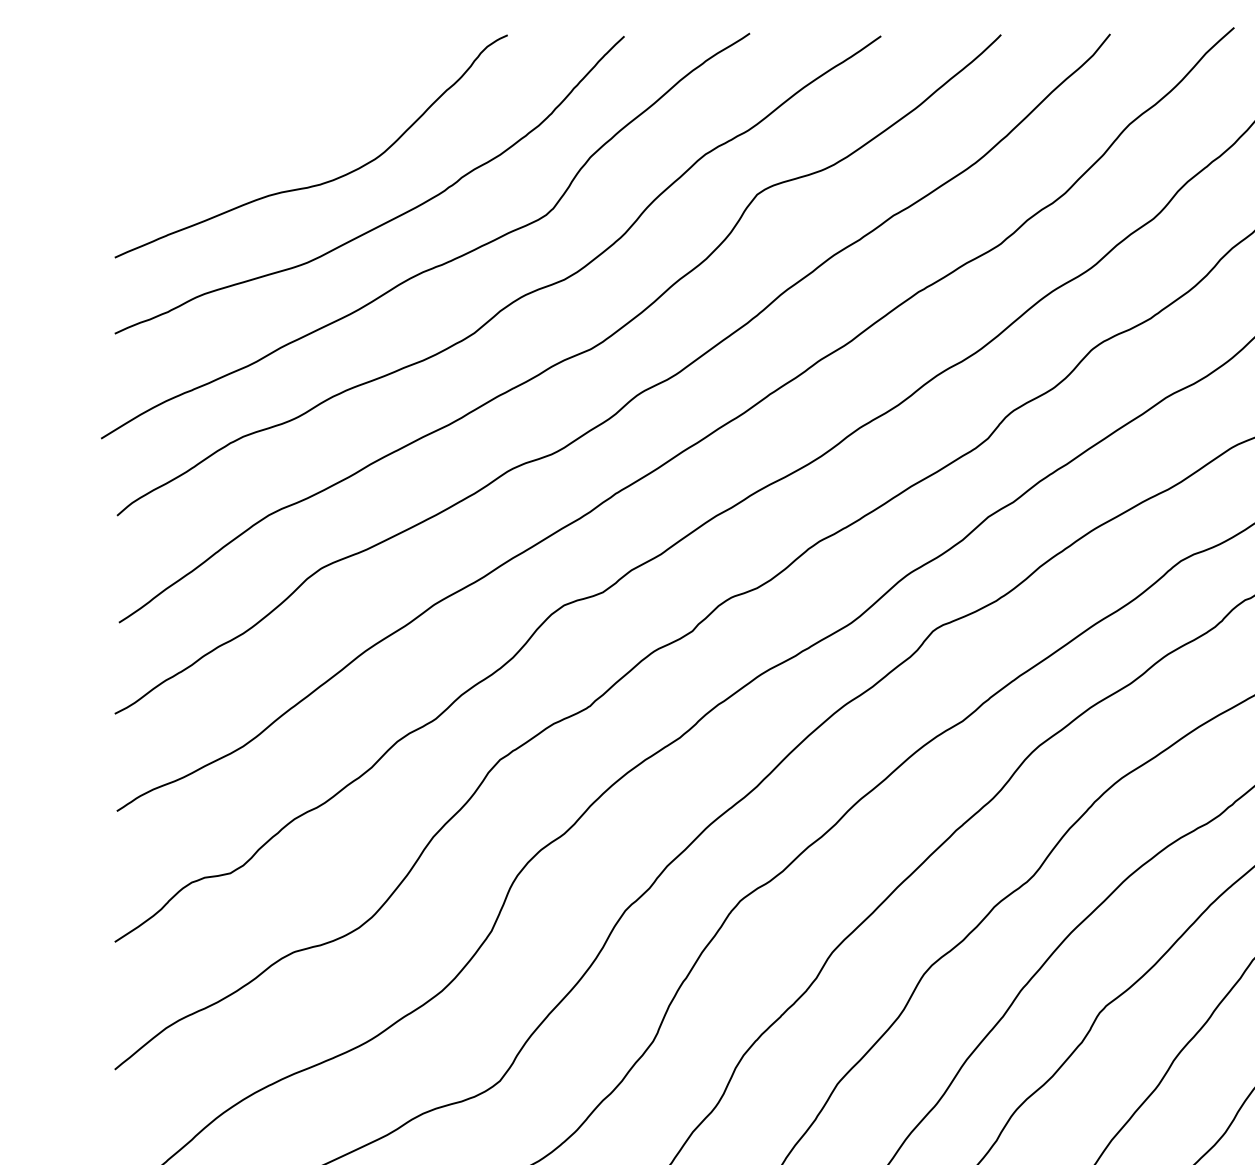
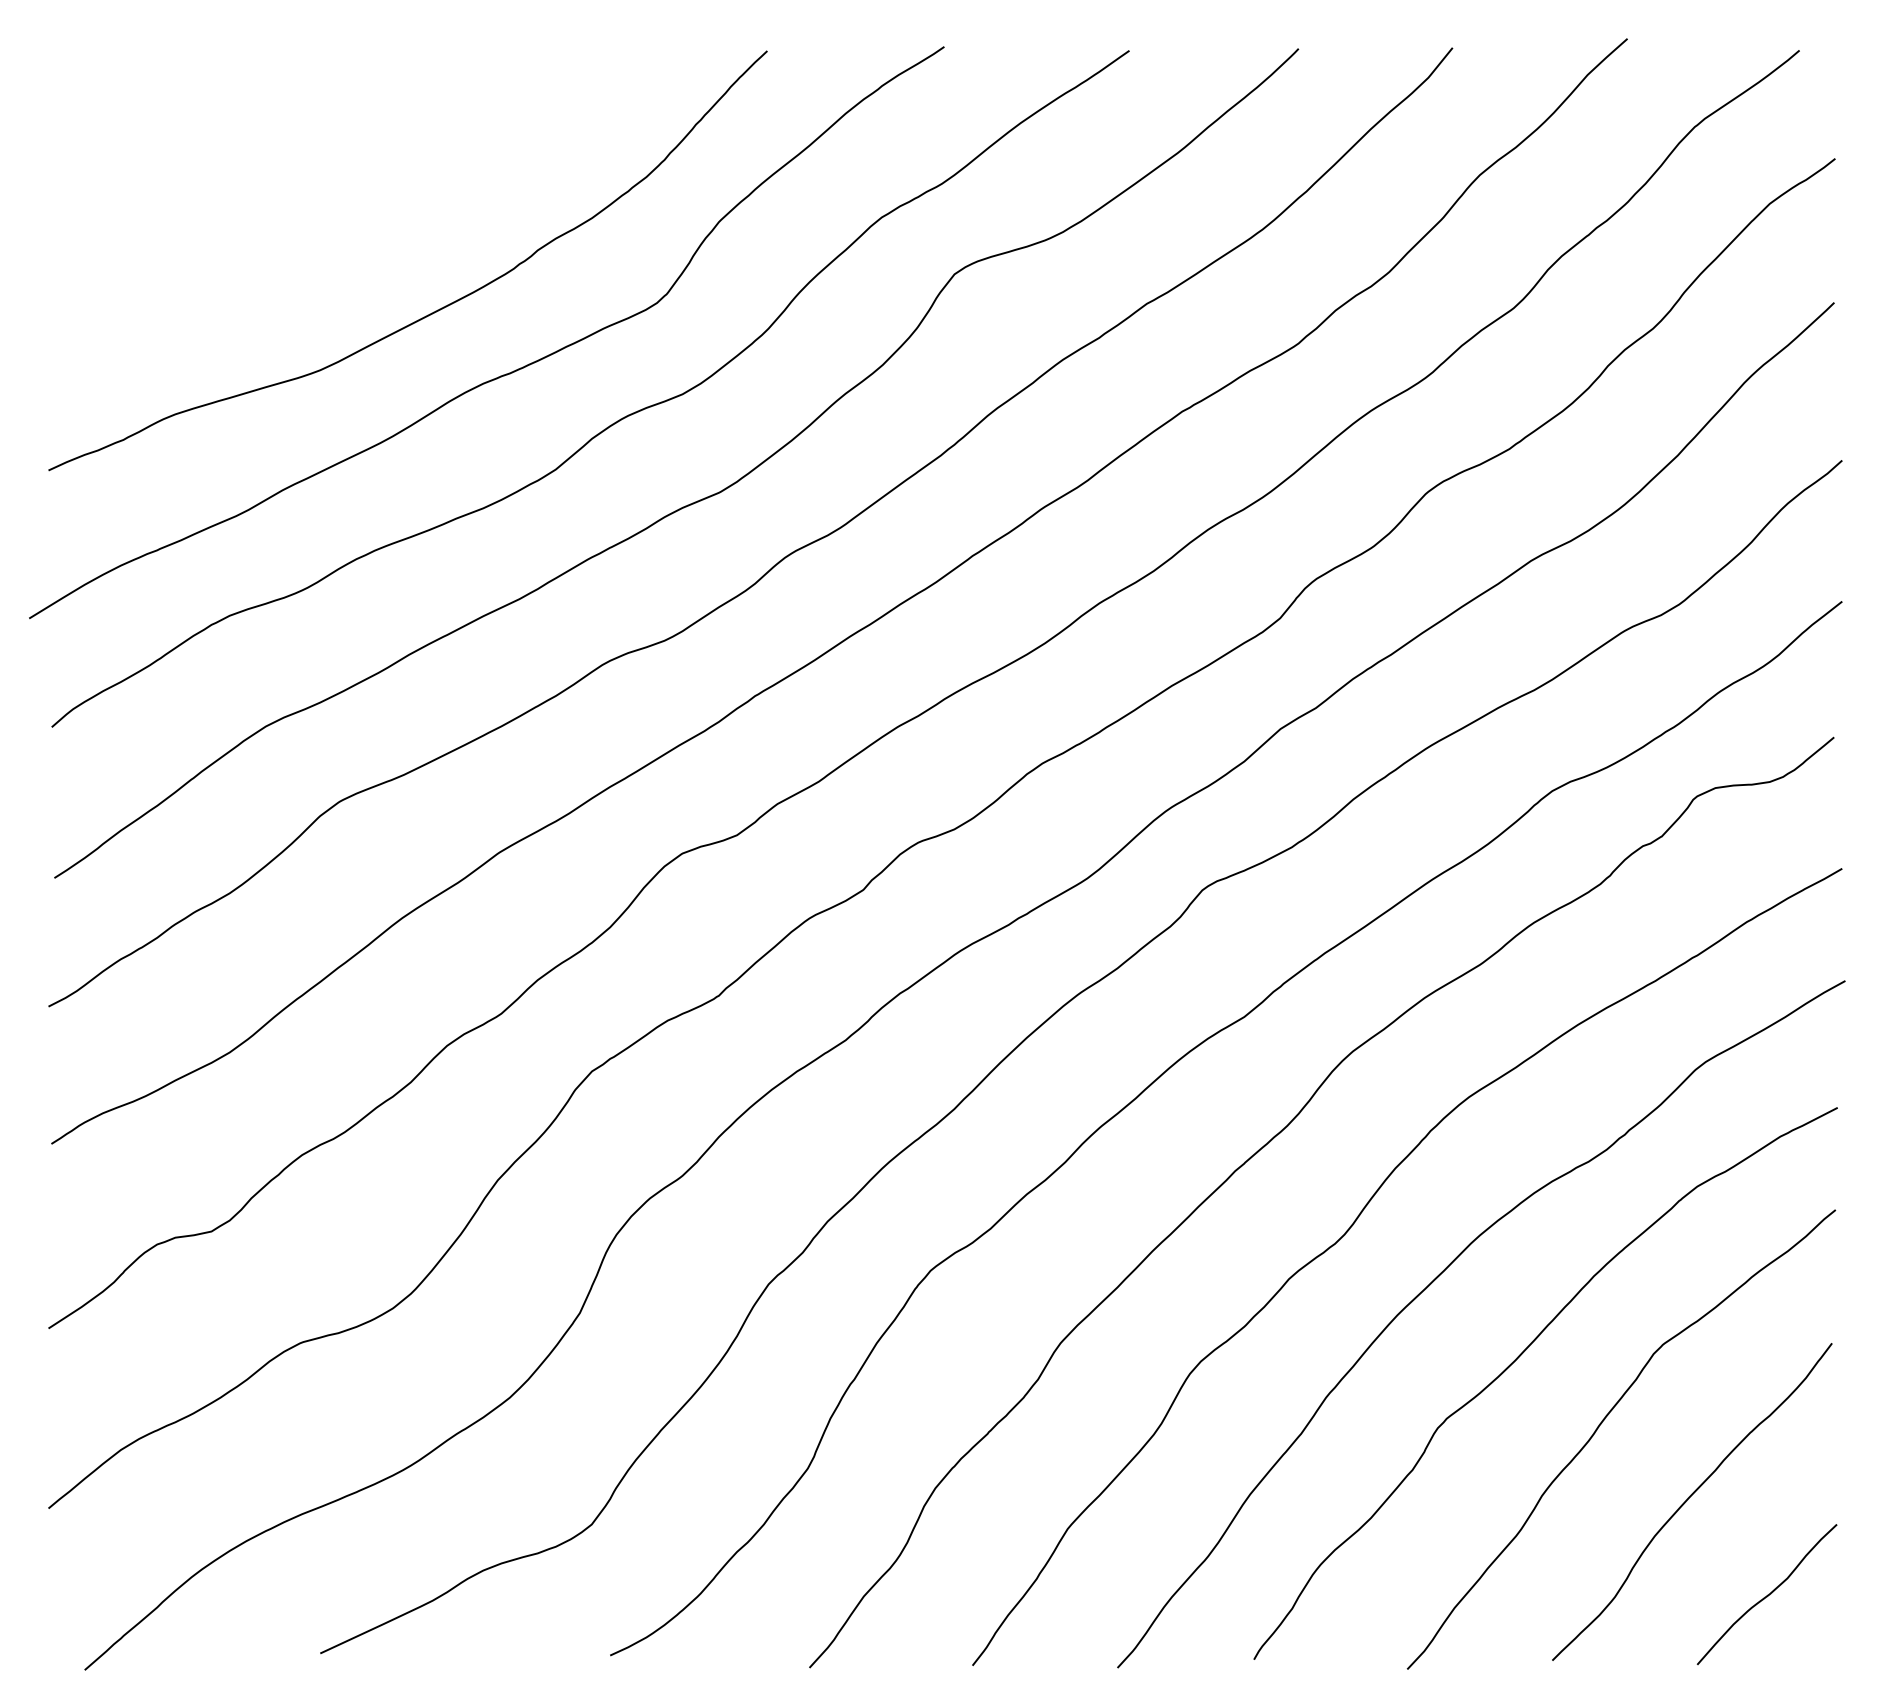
curve: (323, 182) -> (342, 257), removed

